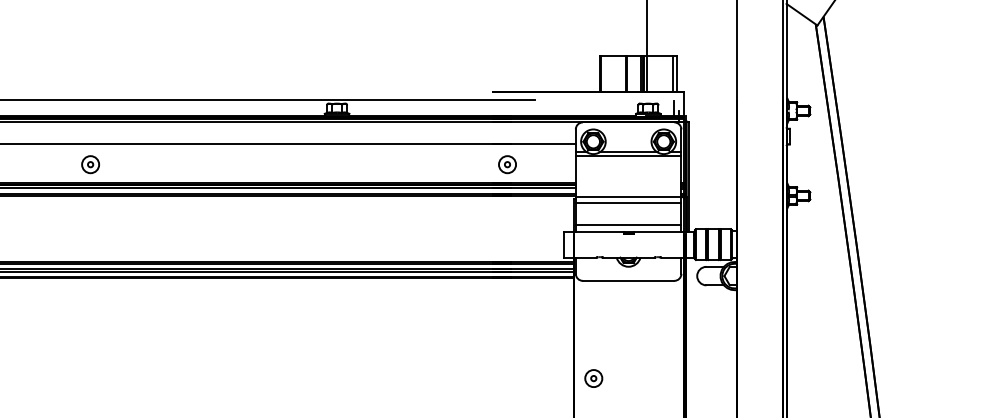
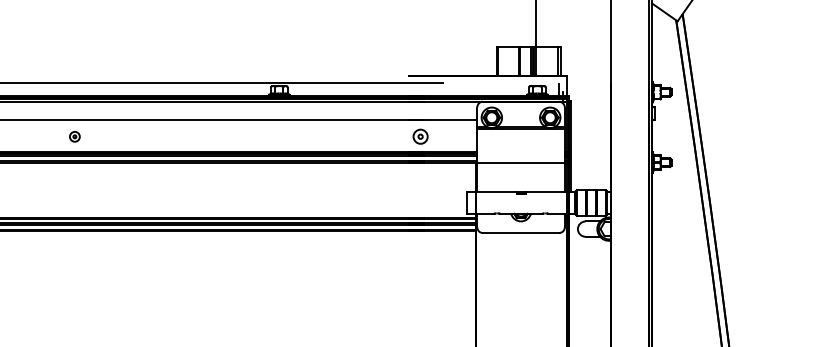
part: (90, 164) -> (74, 136), size x0.7
line: (628, 203) -> (520, 168), removed
line: (628, 224) -> (520, 186), removed
part: (593, 378) -> (491, 314), removed

